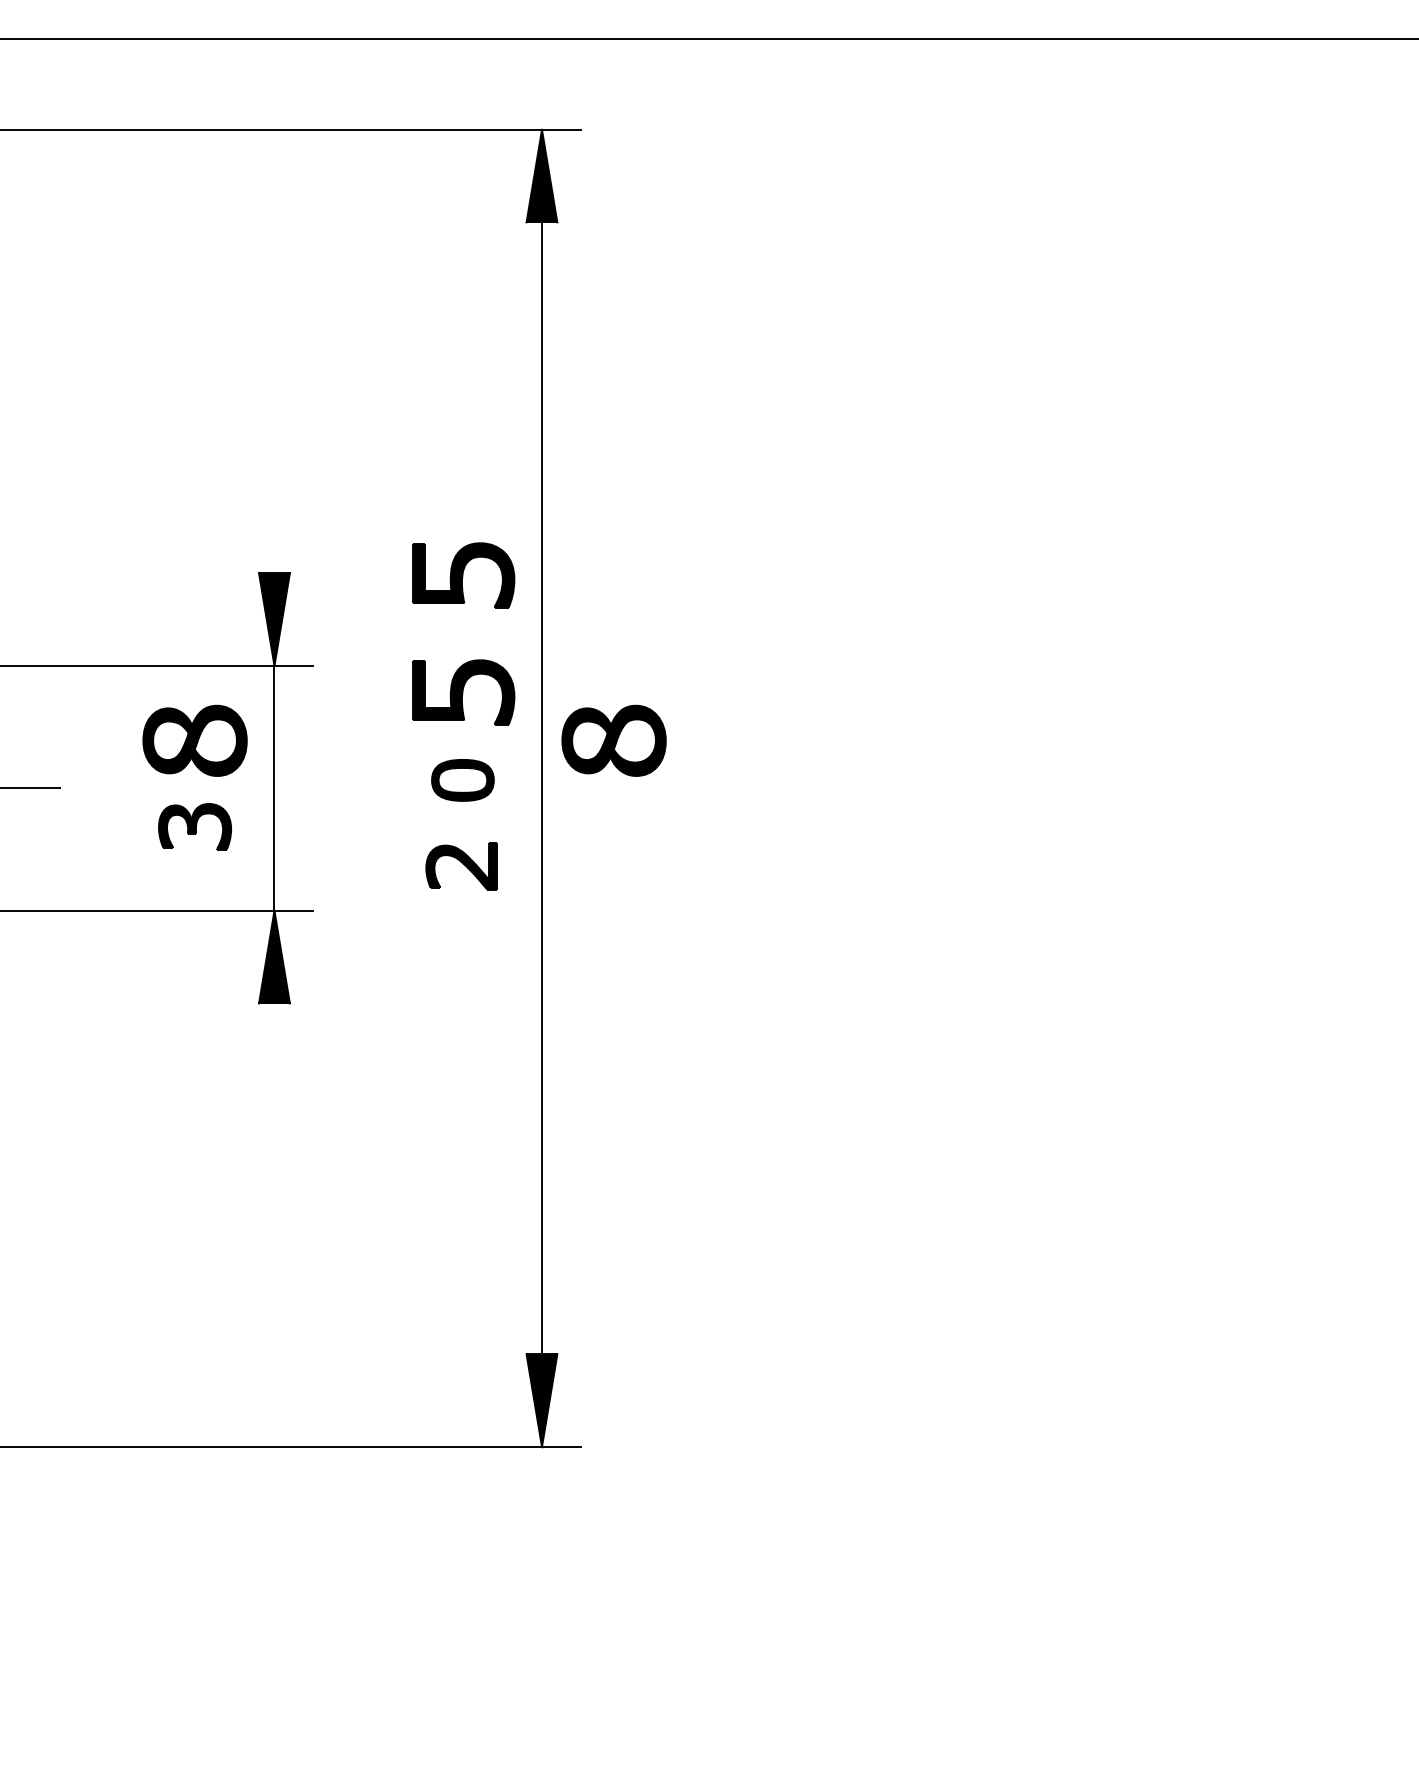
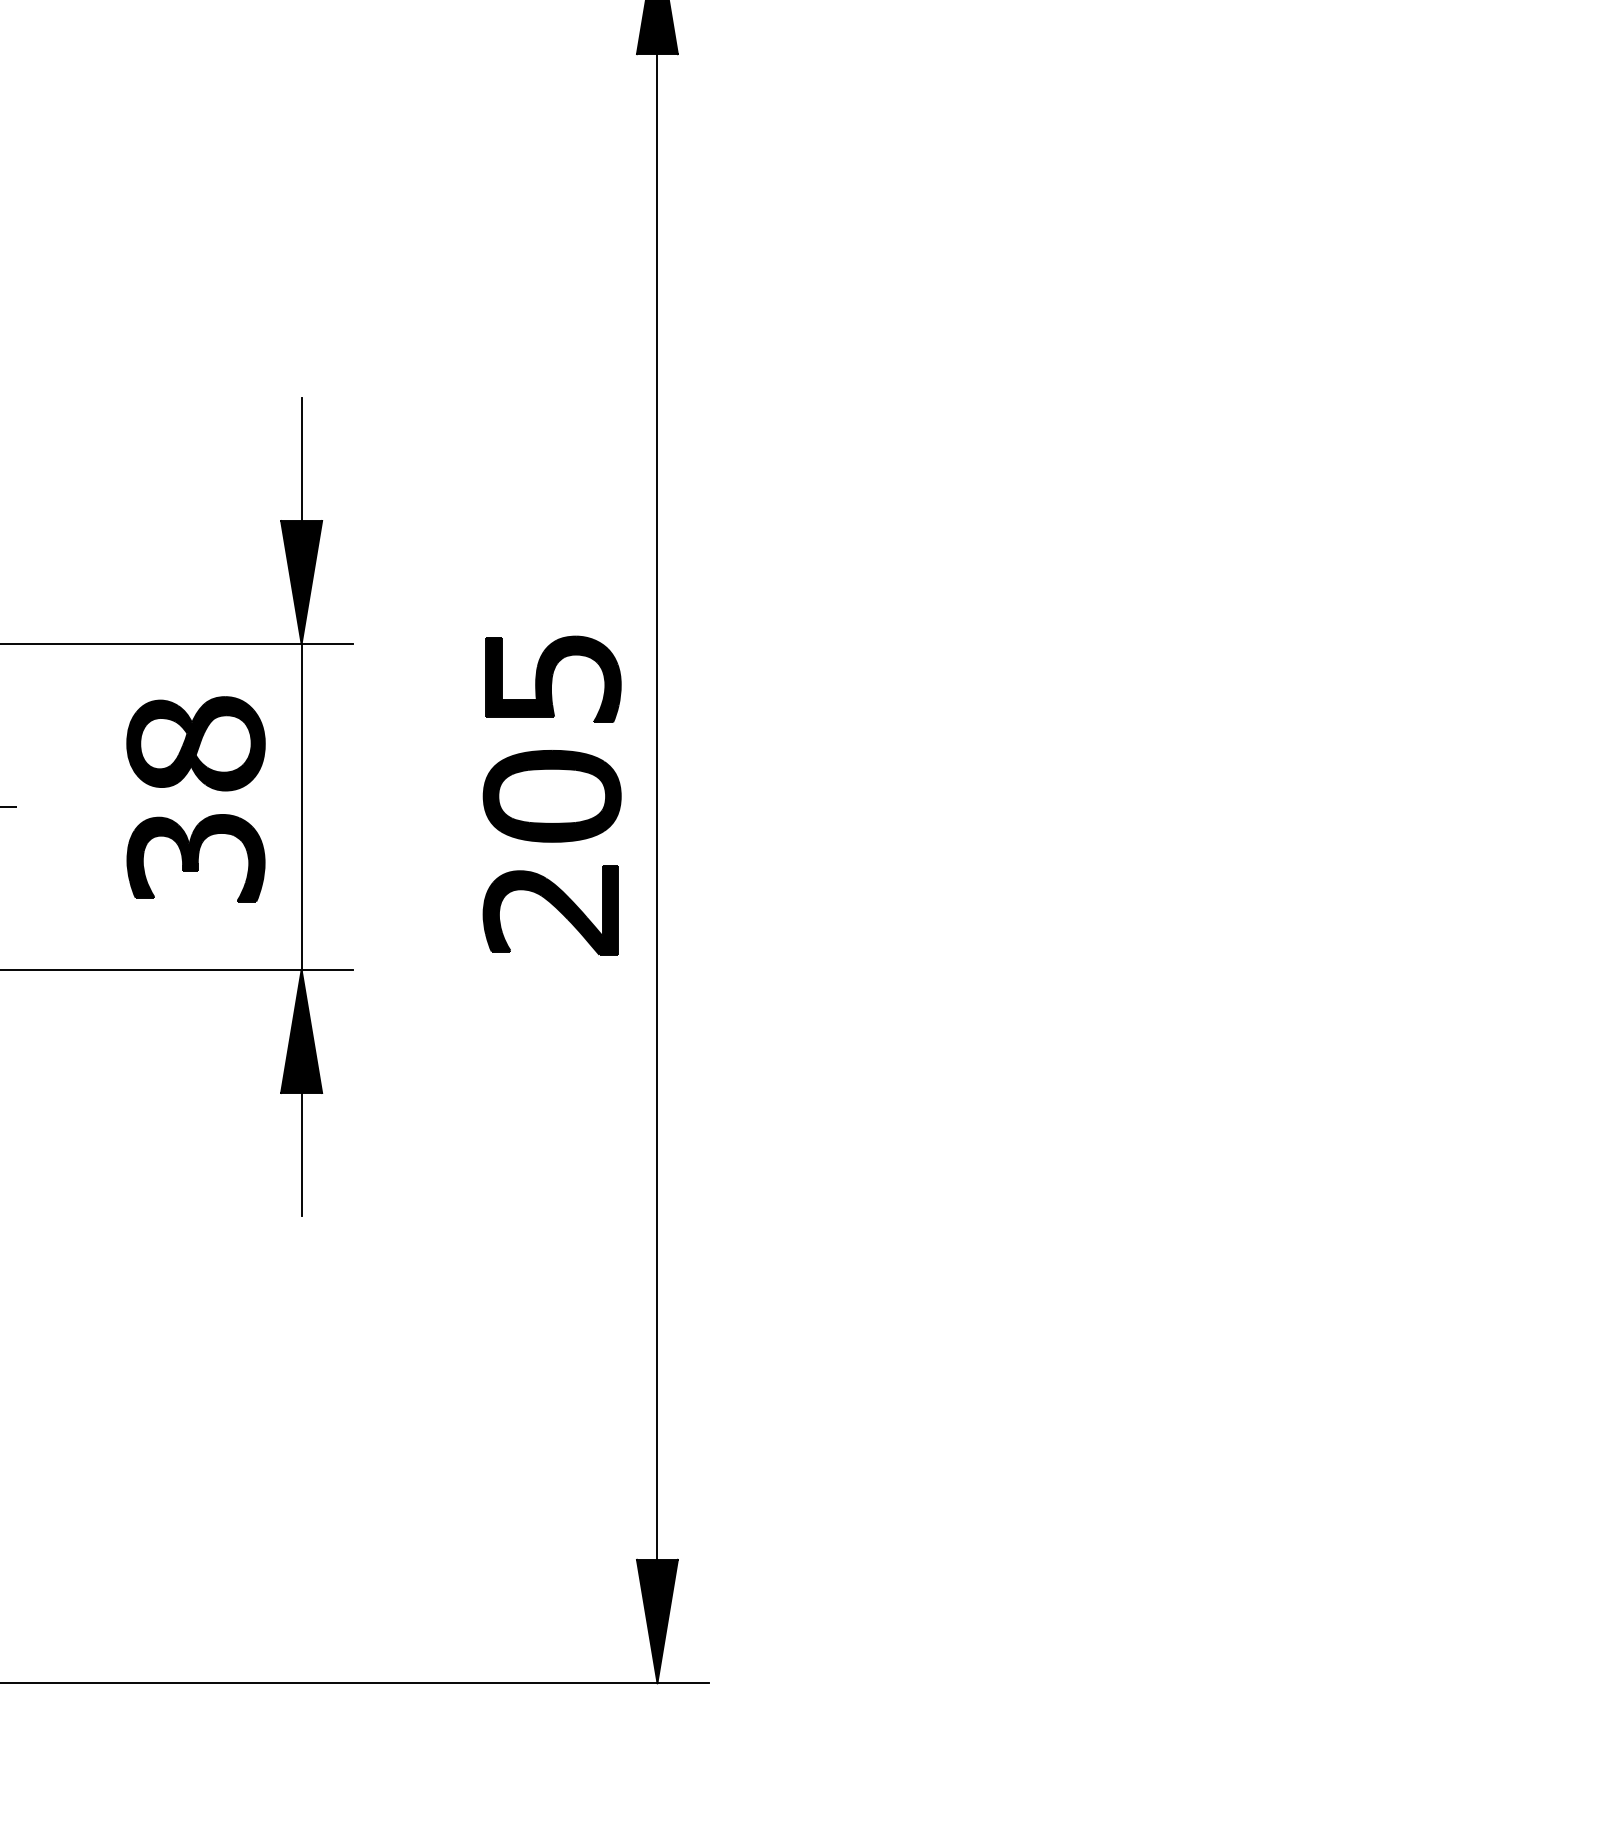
line: (274, 526) -> (301, 458), added
part: (463, 575) -> (553, 523), removed
part: (613, 740) -> (752, 743), removed
part: (462, 780) -> (551, 796), size x1.67
part: (194, 826) -> (195, 857), size x1.43
part: (461, 866) -> (550, 910), size x1.43
line: (274, 1049) -> (301, 1154), added

